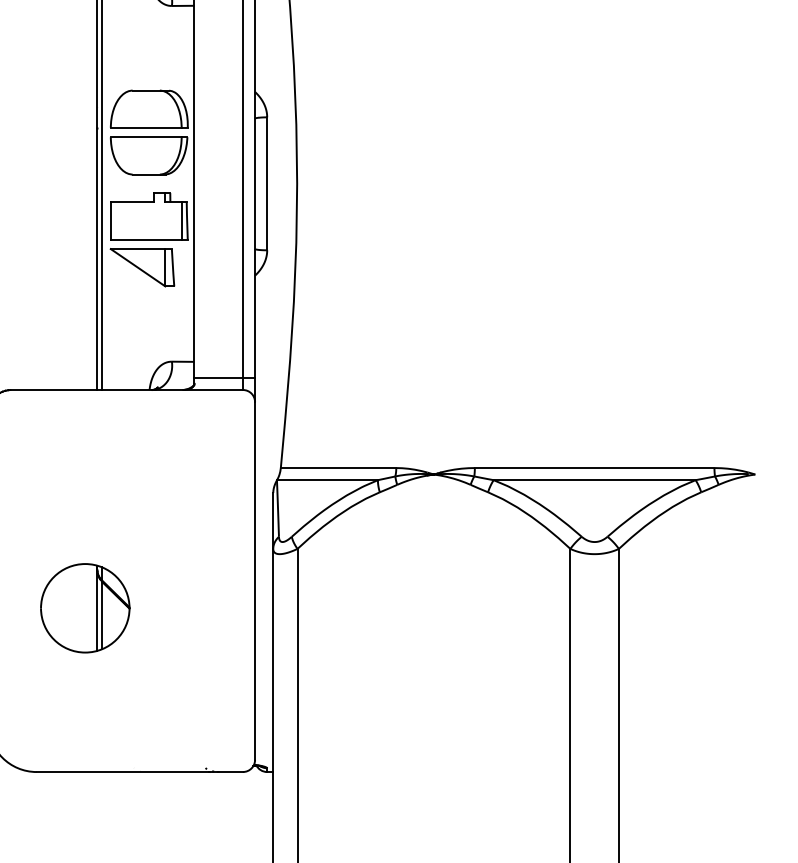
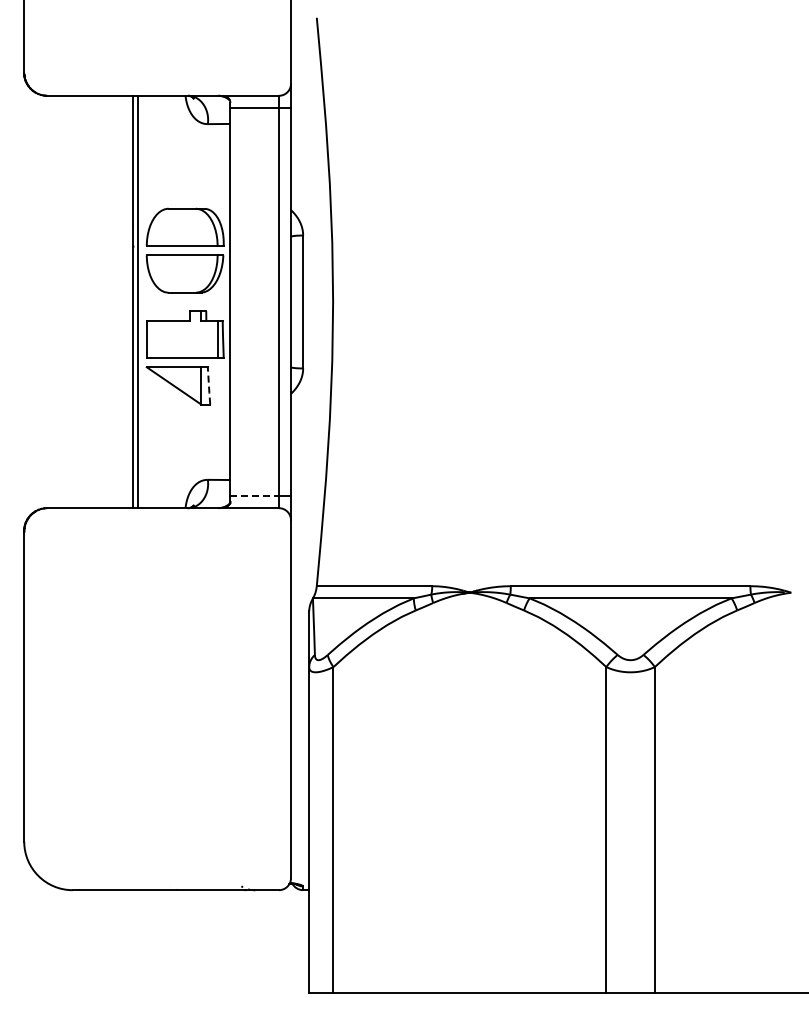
line: (172, 268) -> (208, 386), solid -> dashed
line: (219, 378) -> (255, 496), solid -> dashed
part: (85, 608) -> (121, 726), removed

